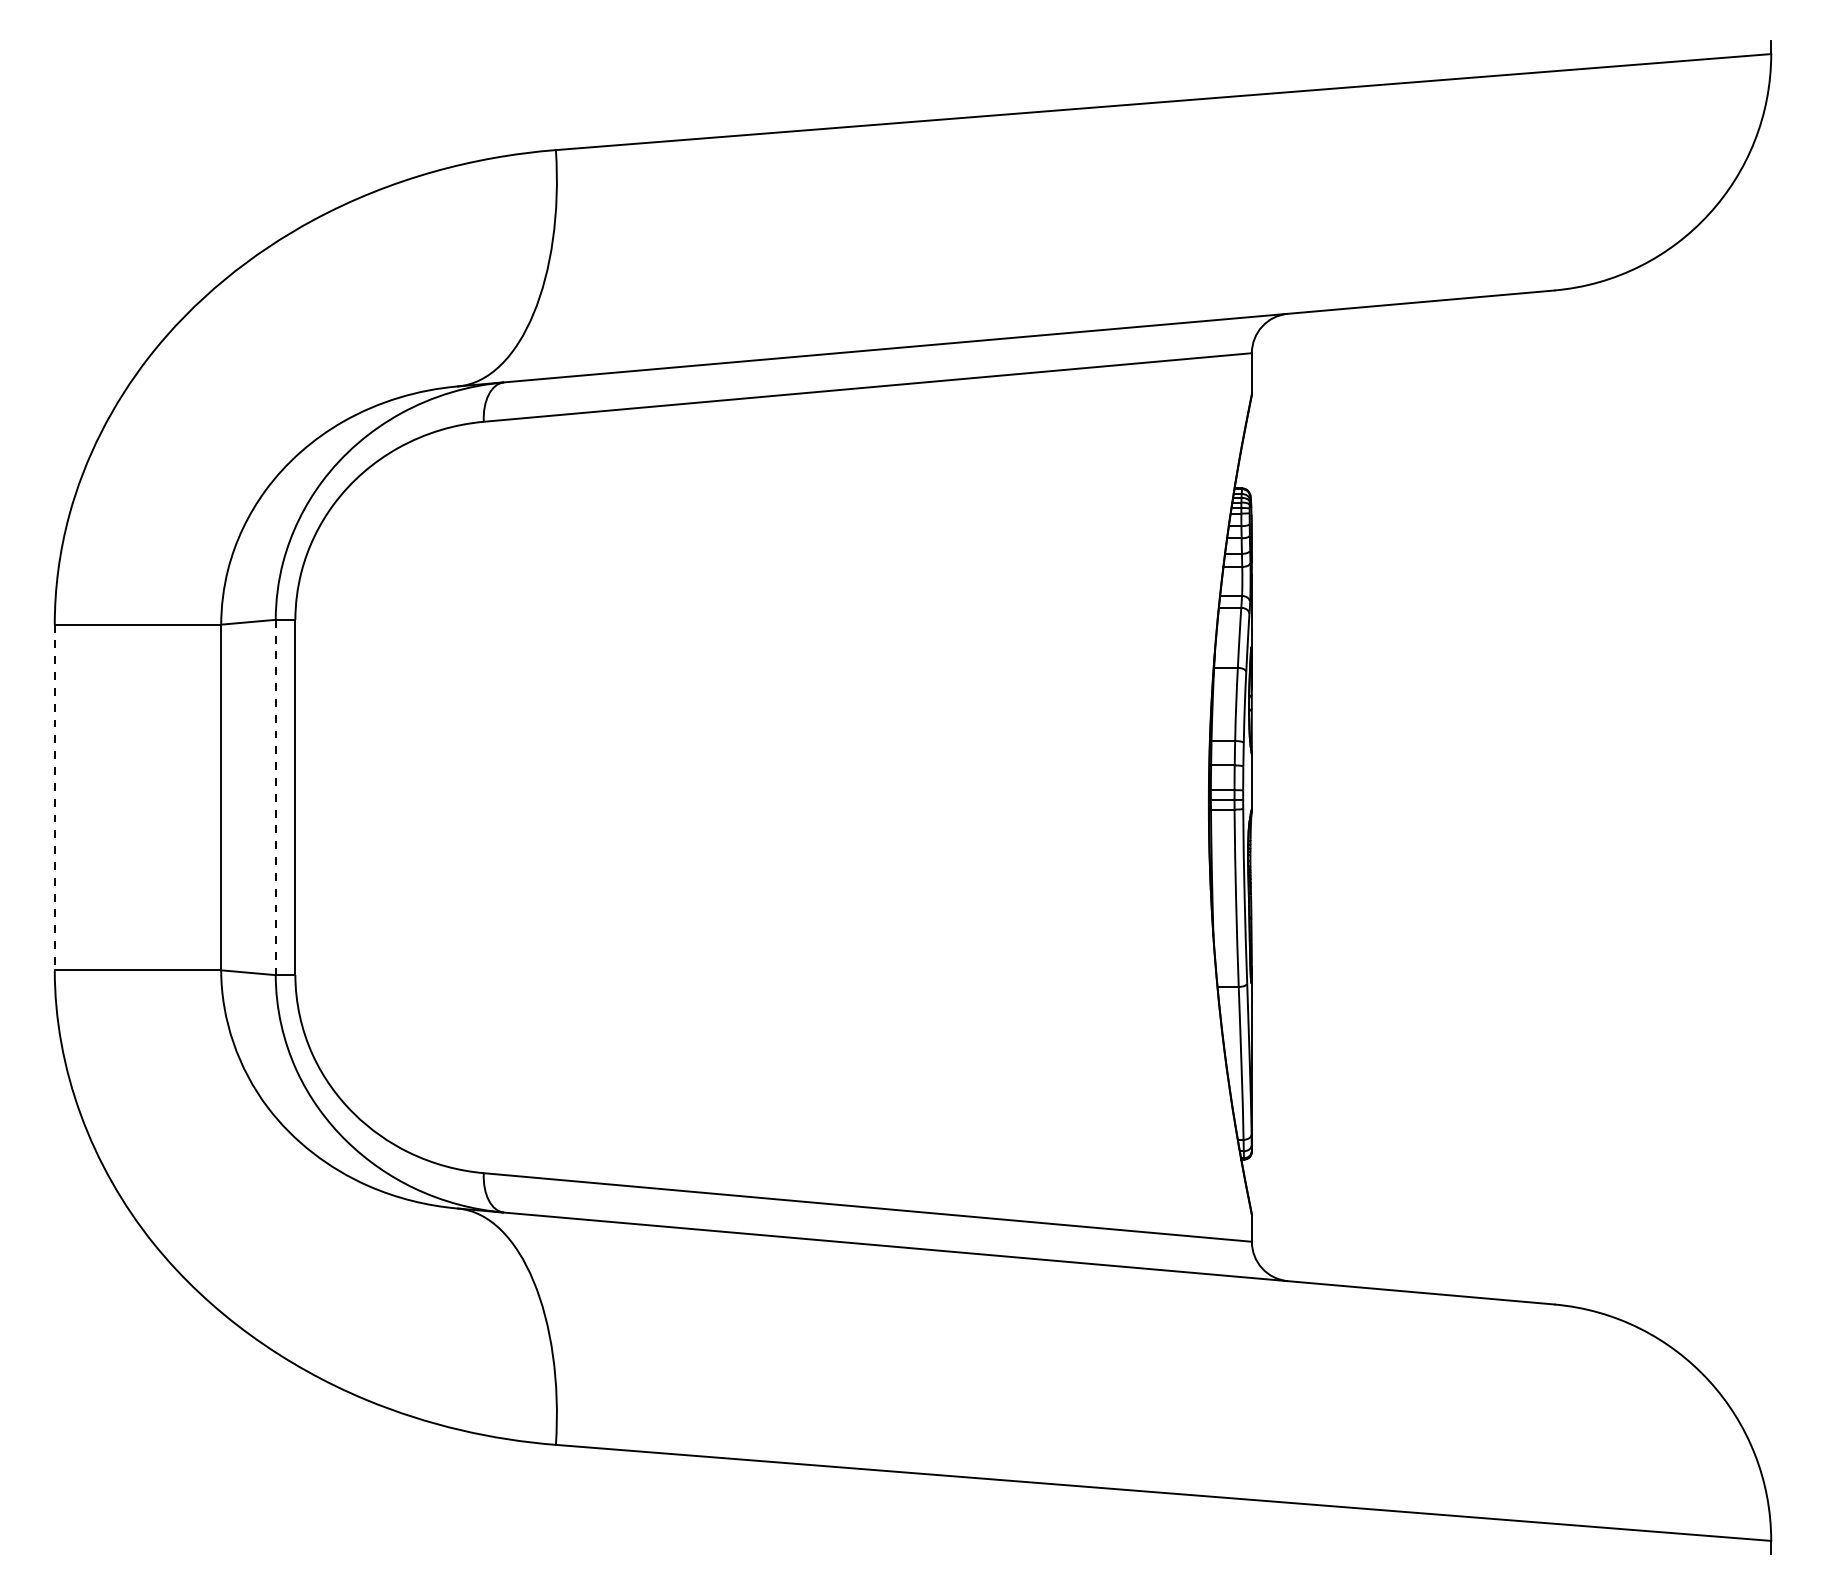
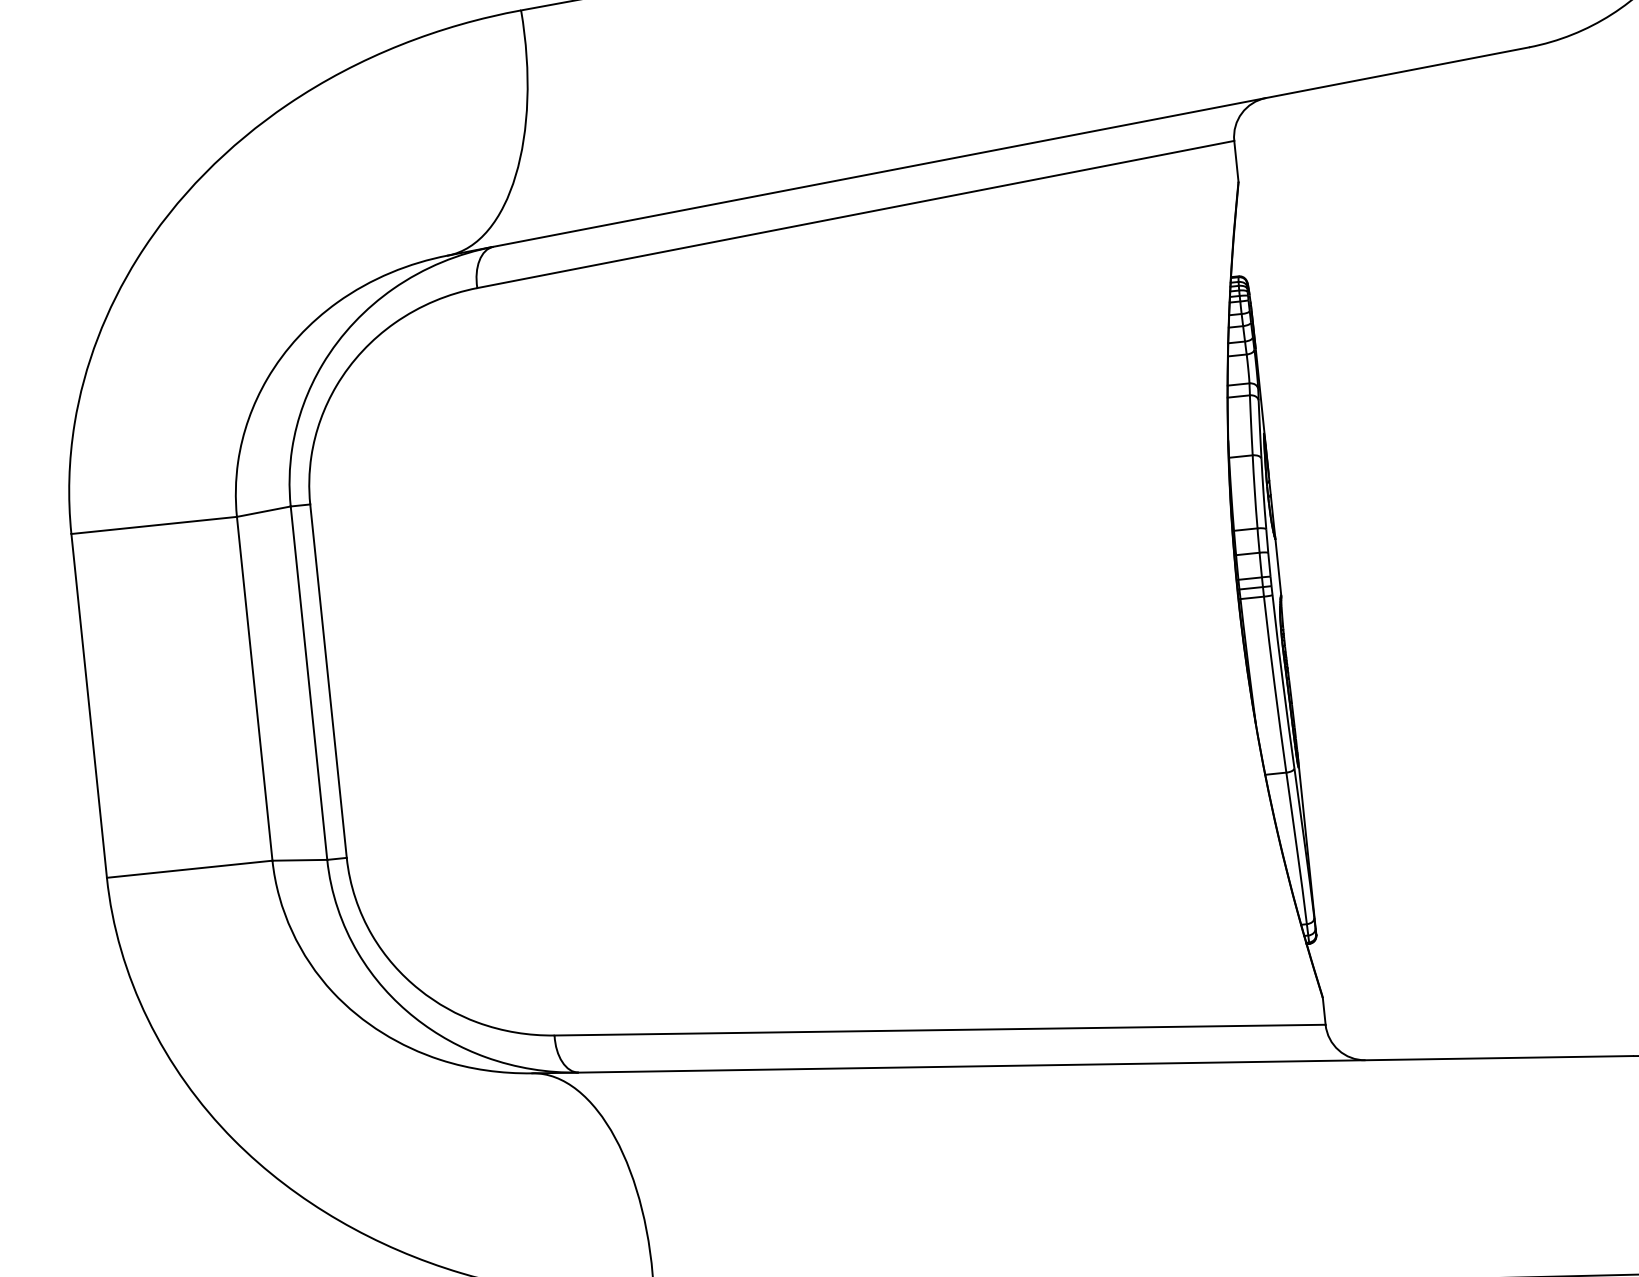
line: (54, 797) -> (88, 705), dashed -> solid
line: (275, 797) -> (308, 683), dashed -> solid

